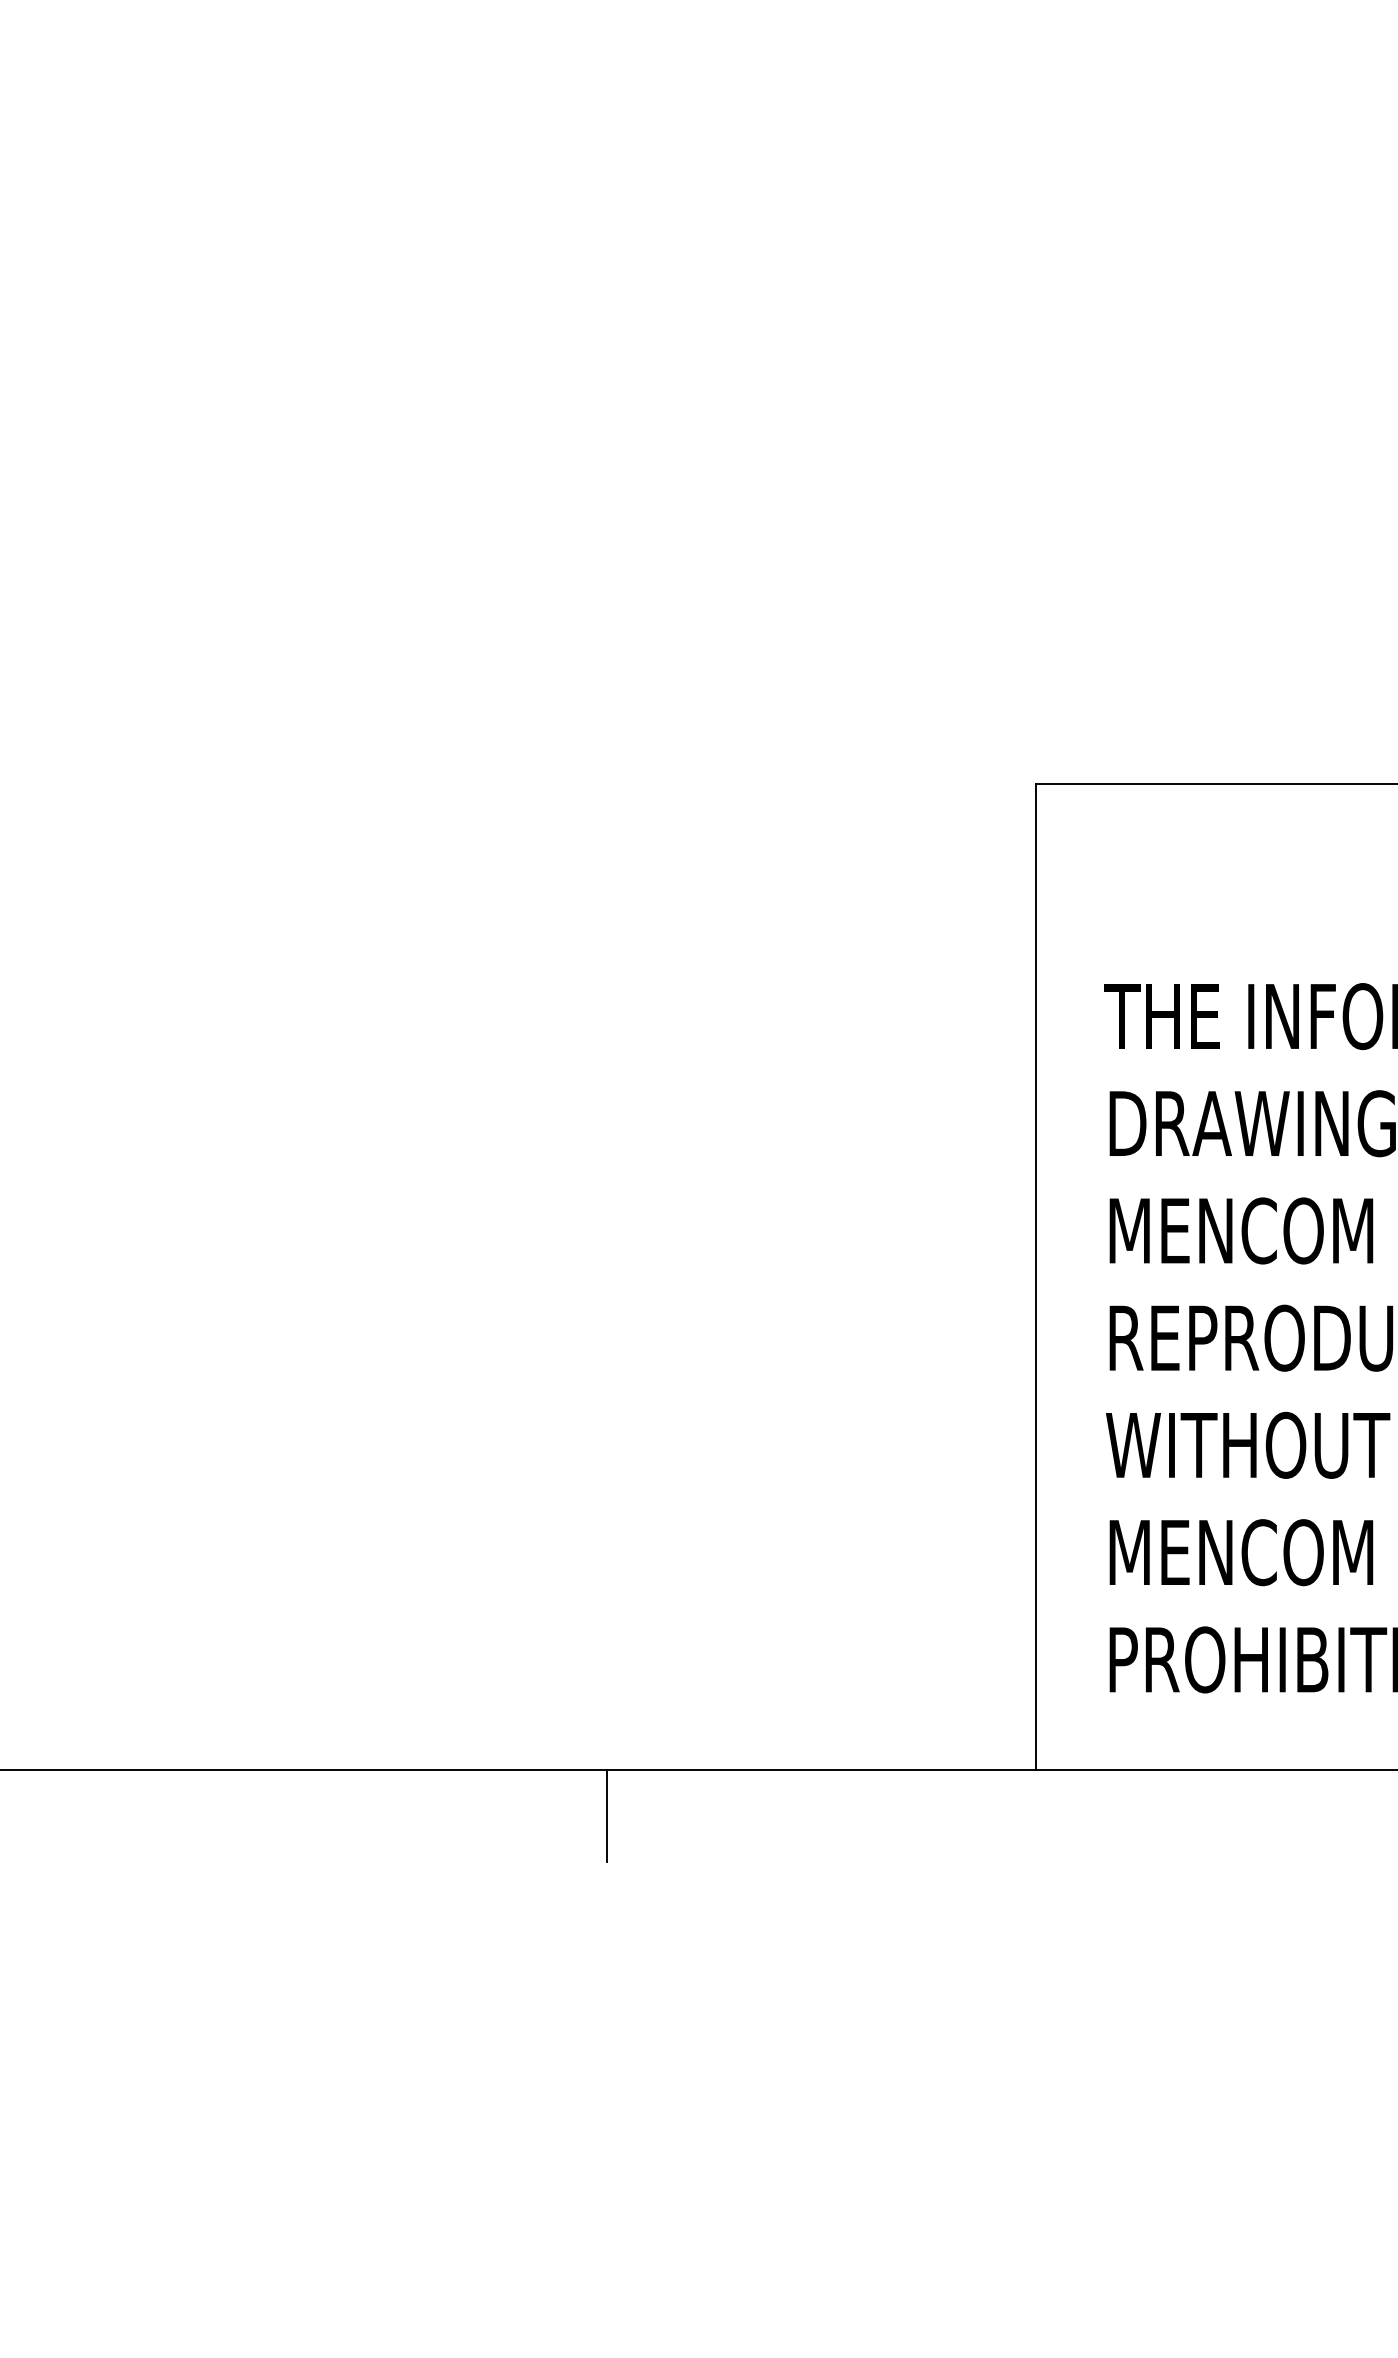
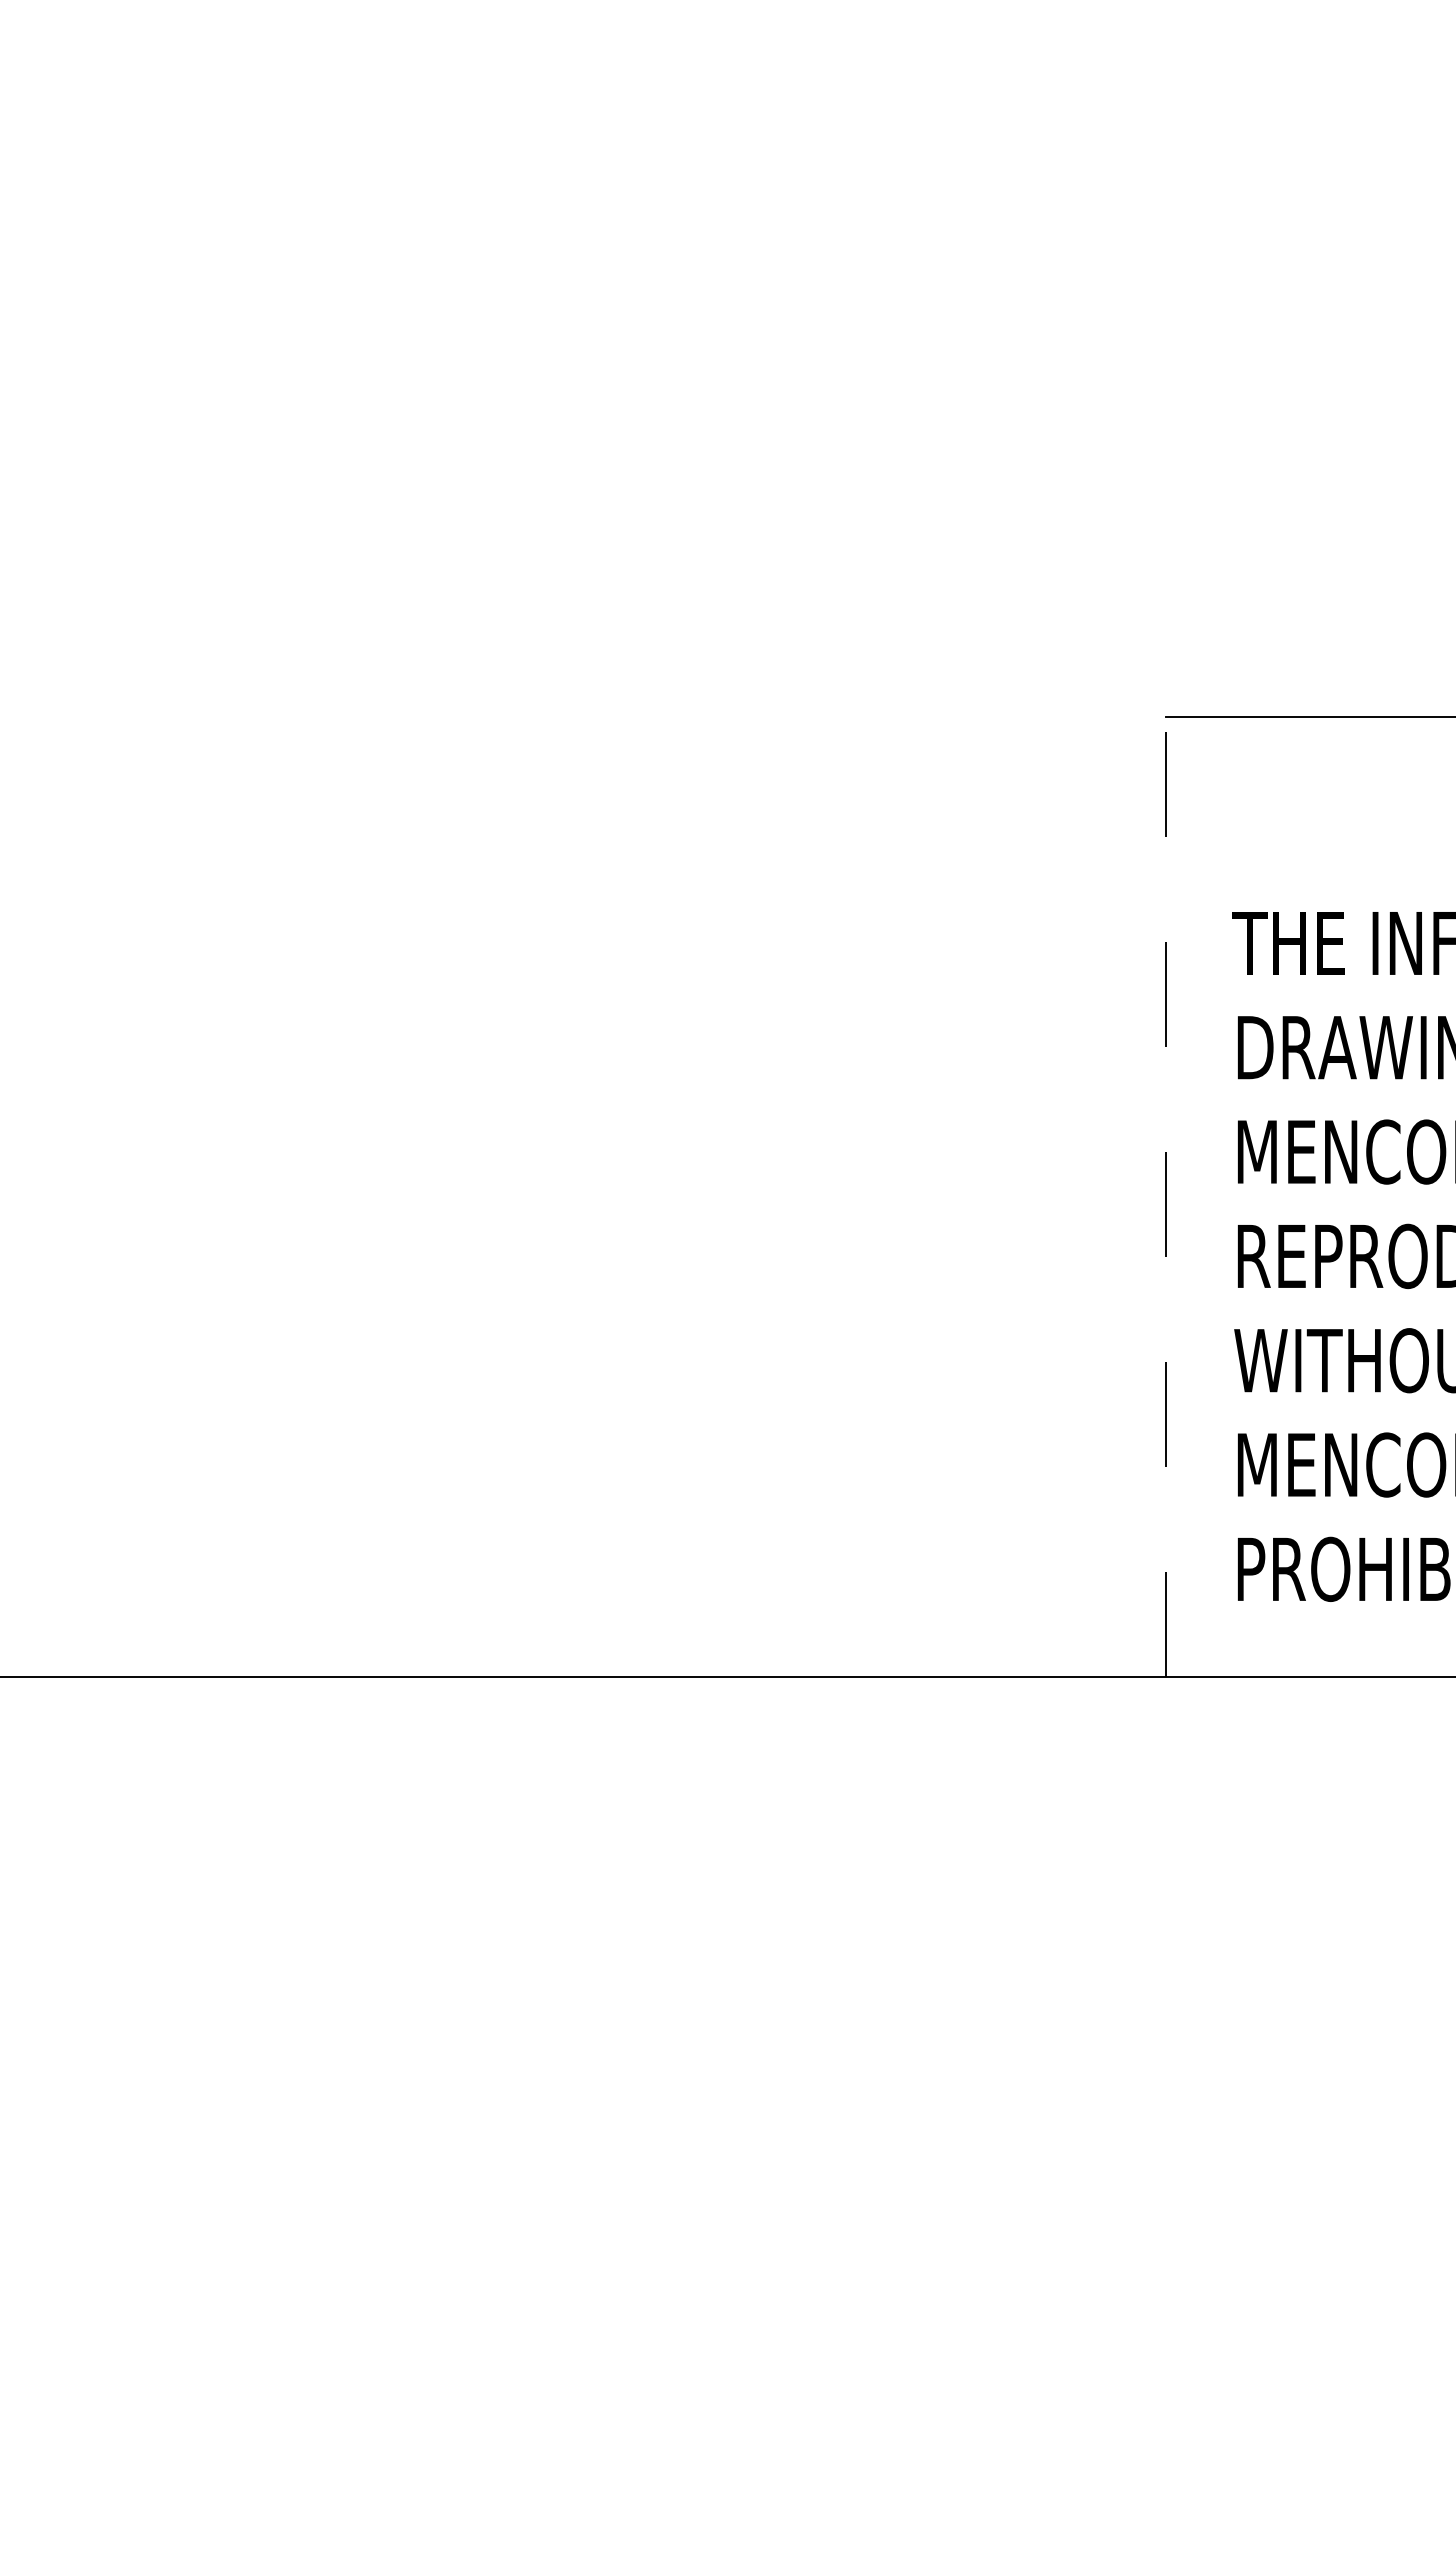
line: (1035, 1276) -> (1165, 1196), solid -> dashed
line: (606, 1815) -> (748, 1720), removed

